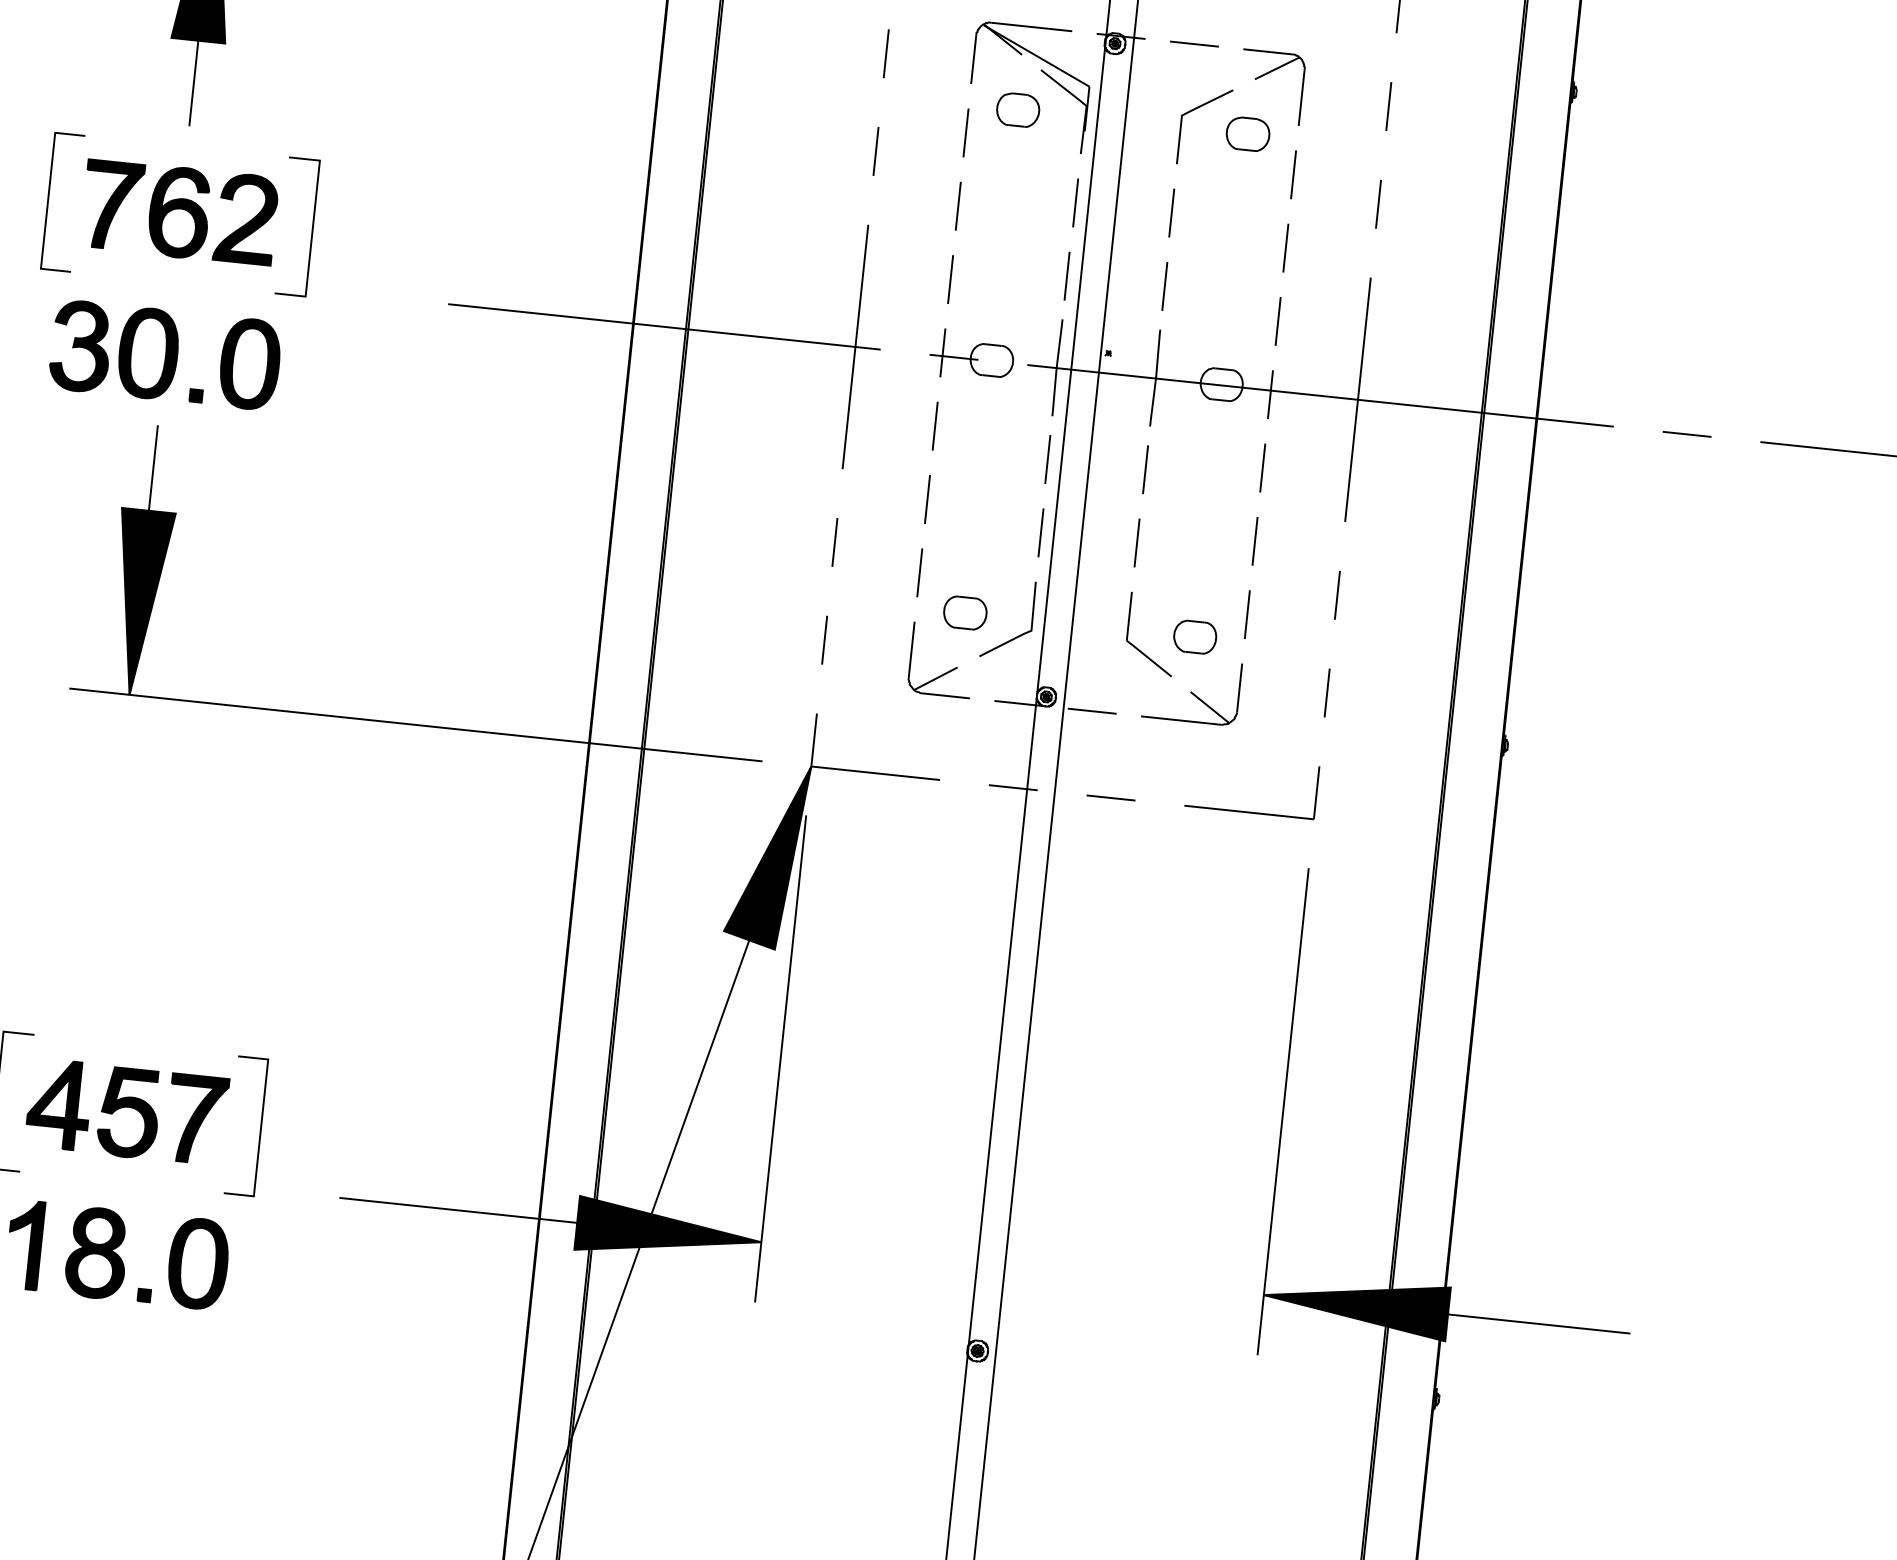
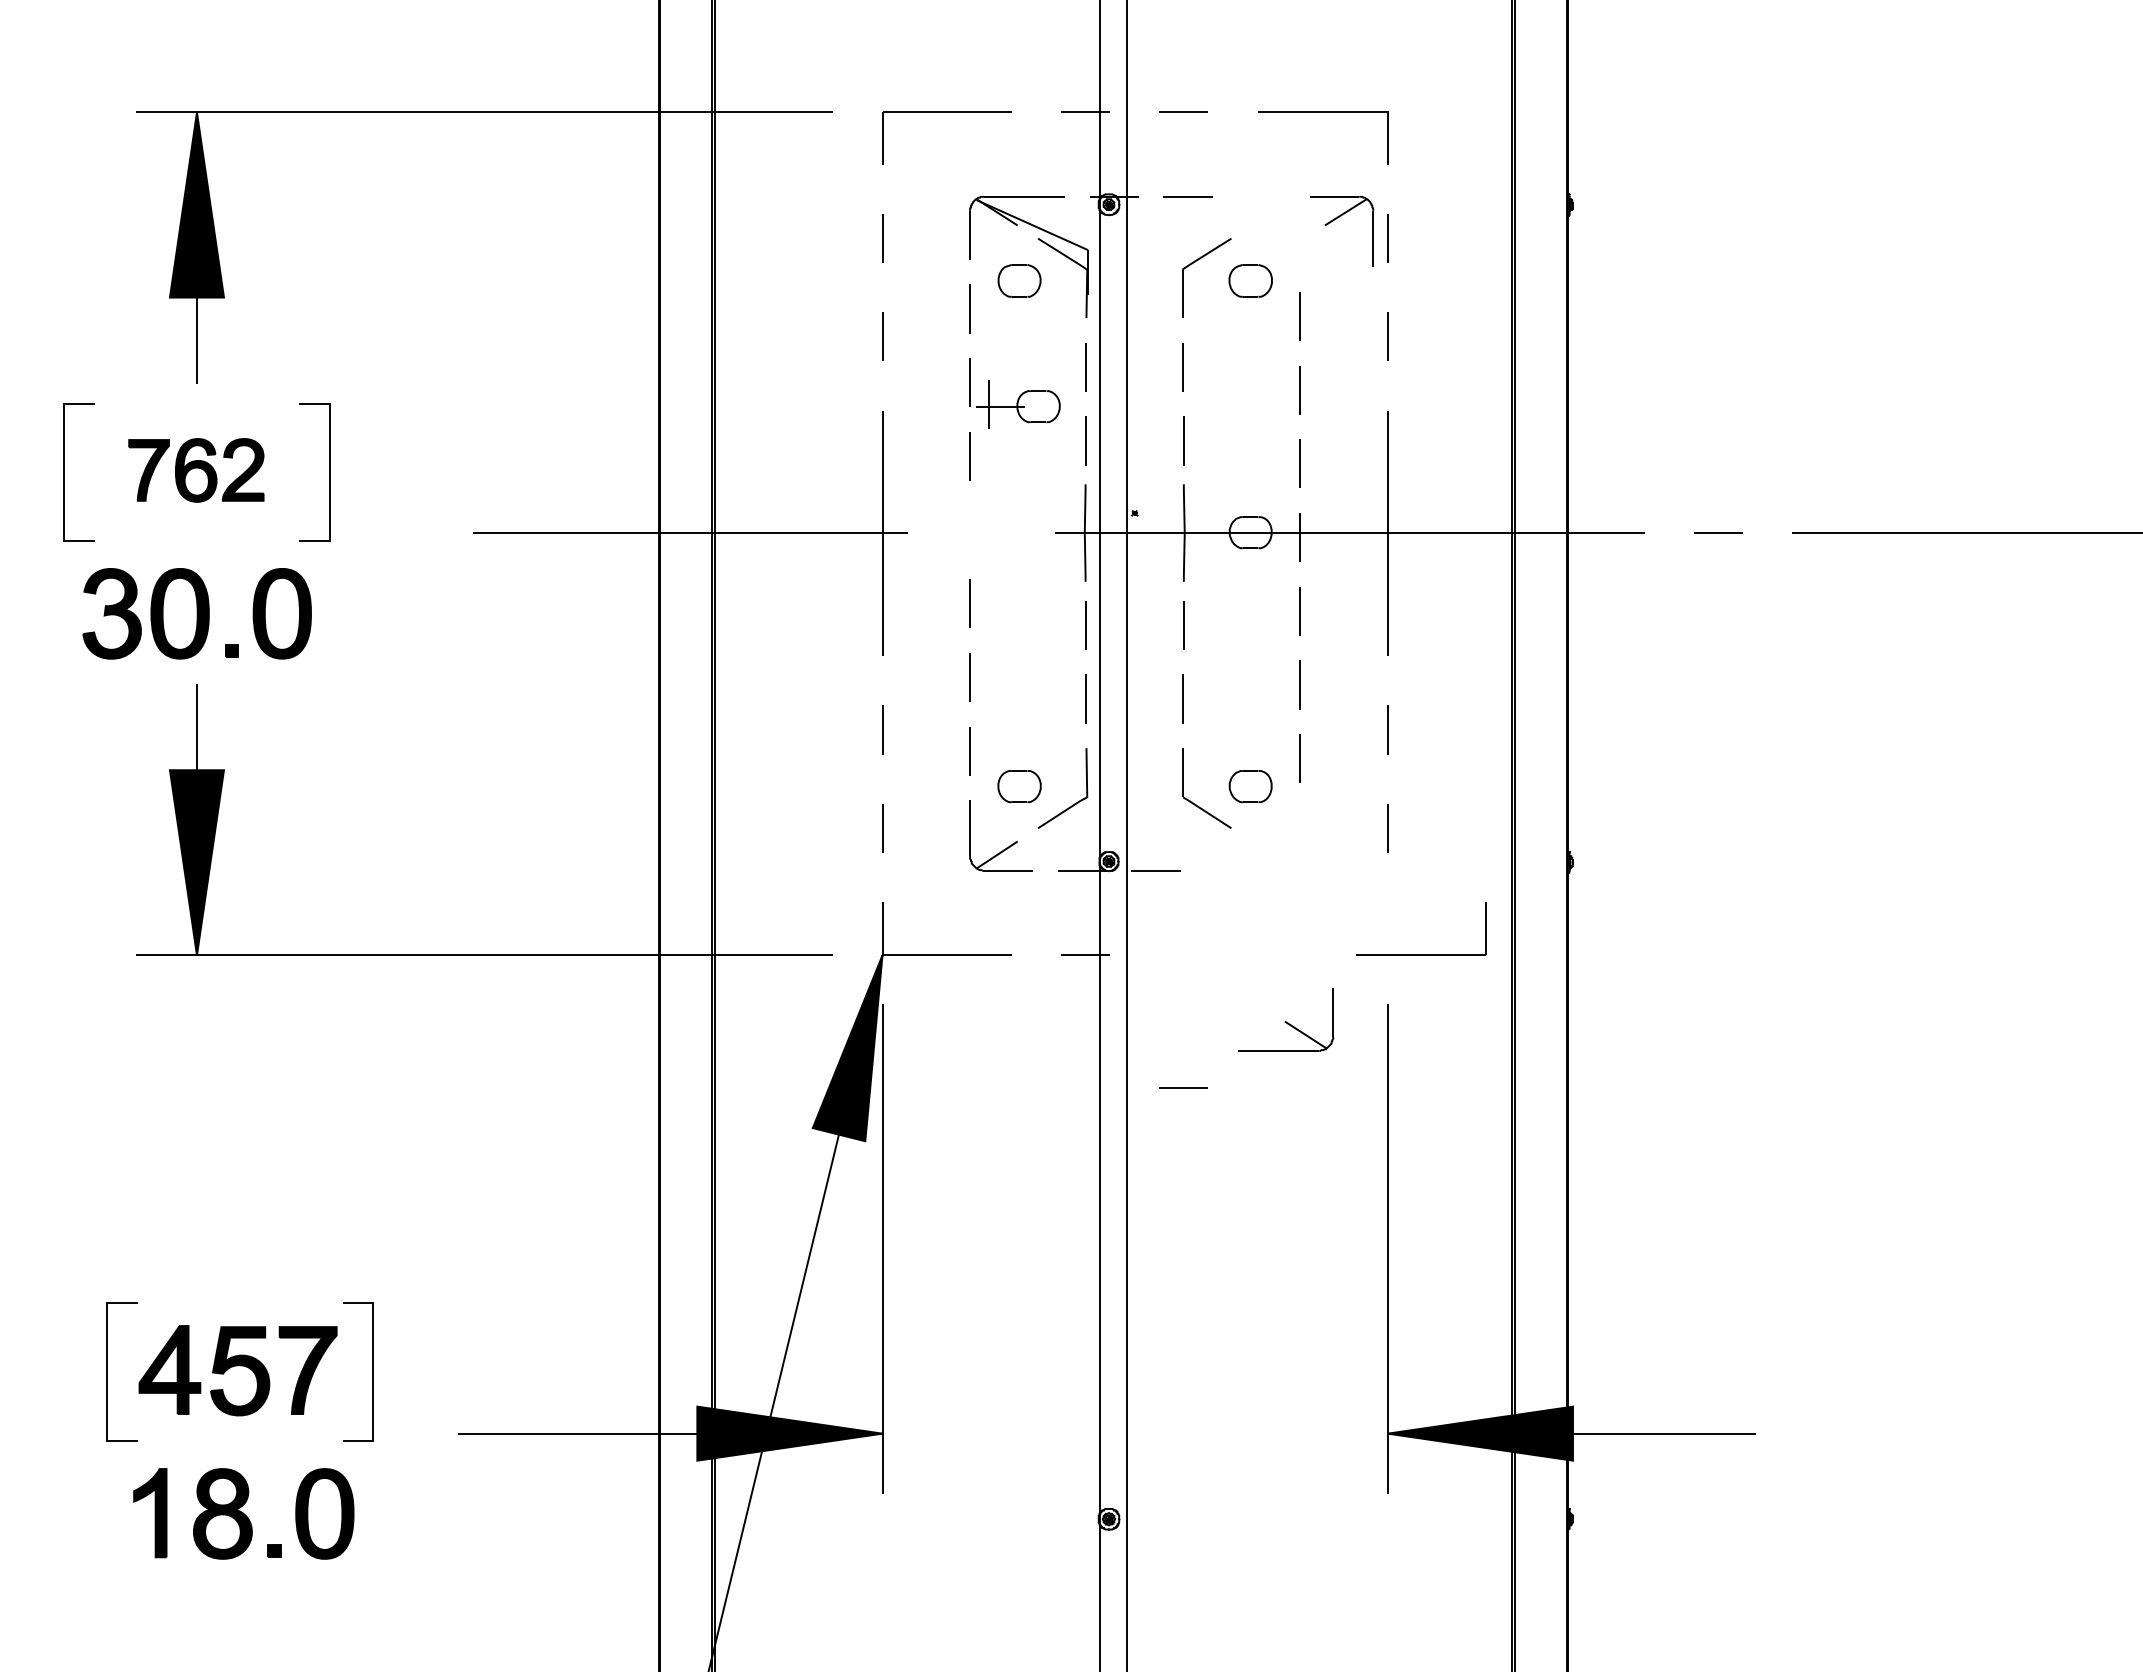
part: (1267, 74) -> (1336, 219), moved
part: (179, 212) -> (196, 470), size x0.7
part: (972, 356) -> (1018, 404), moved
part: (1192, 690) -> (1286, 1019), moved
line: (1110, 797) -> (1183, 1087), moved
part: (1250, 811) -> (1421, 954), moved

